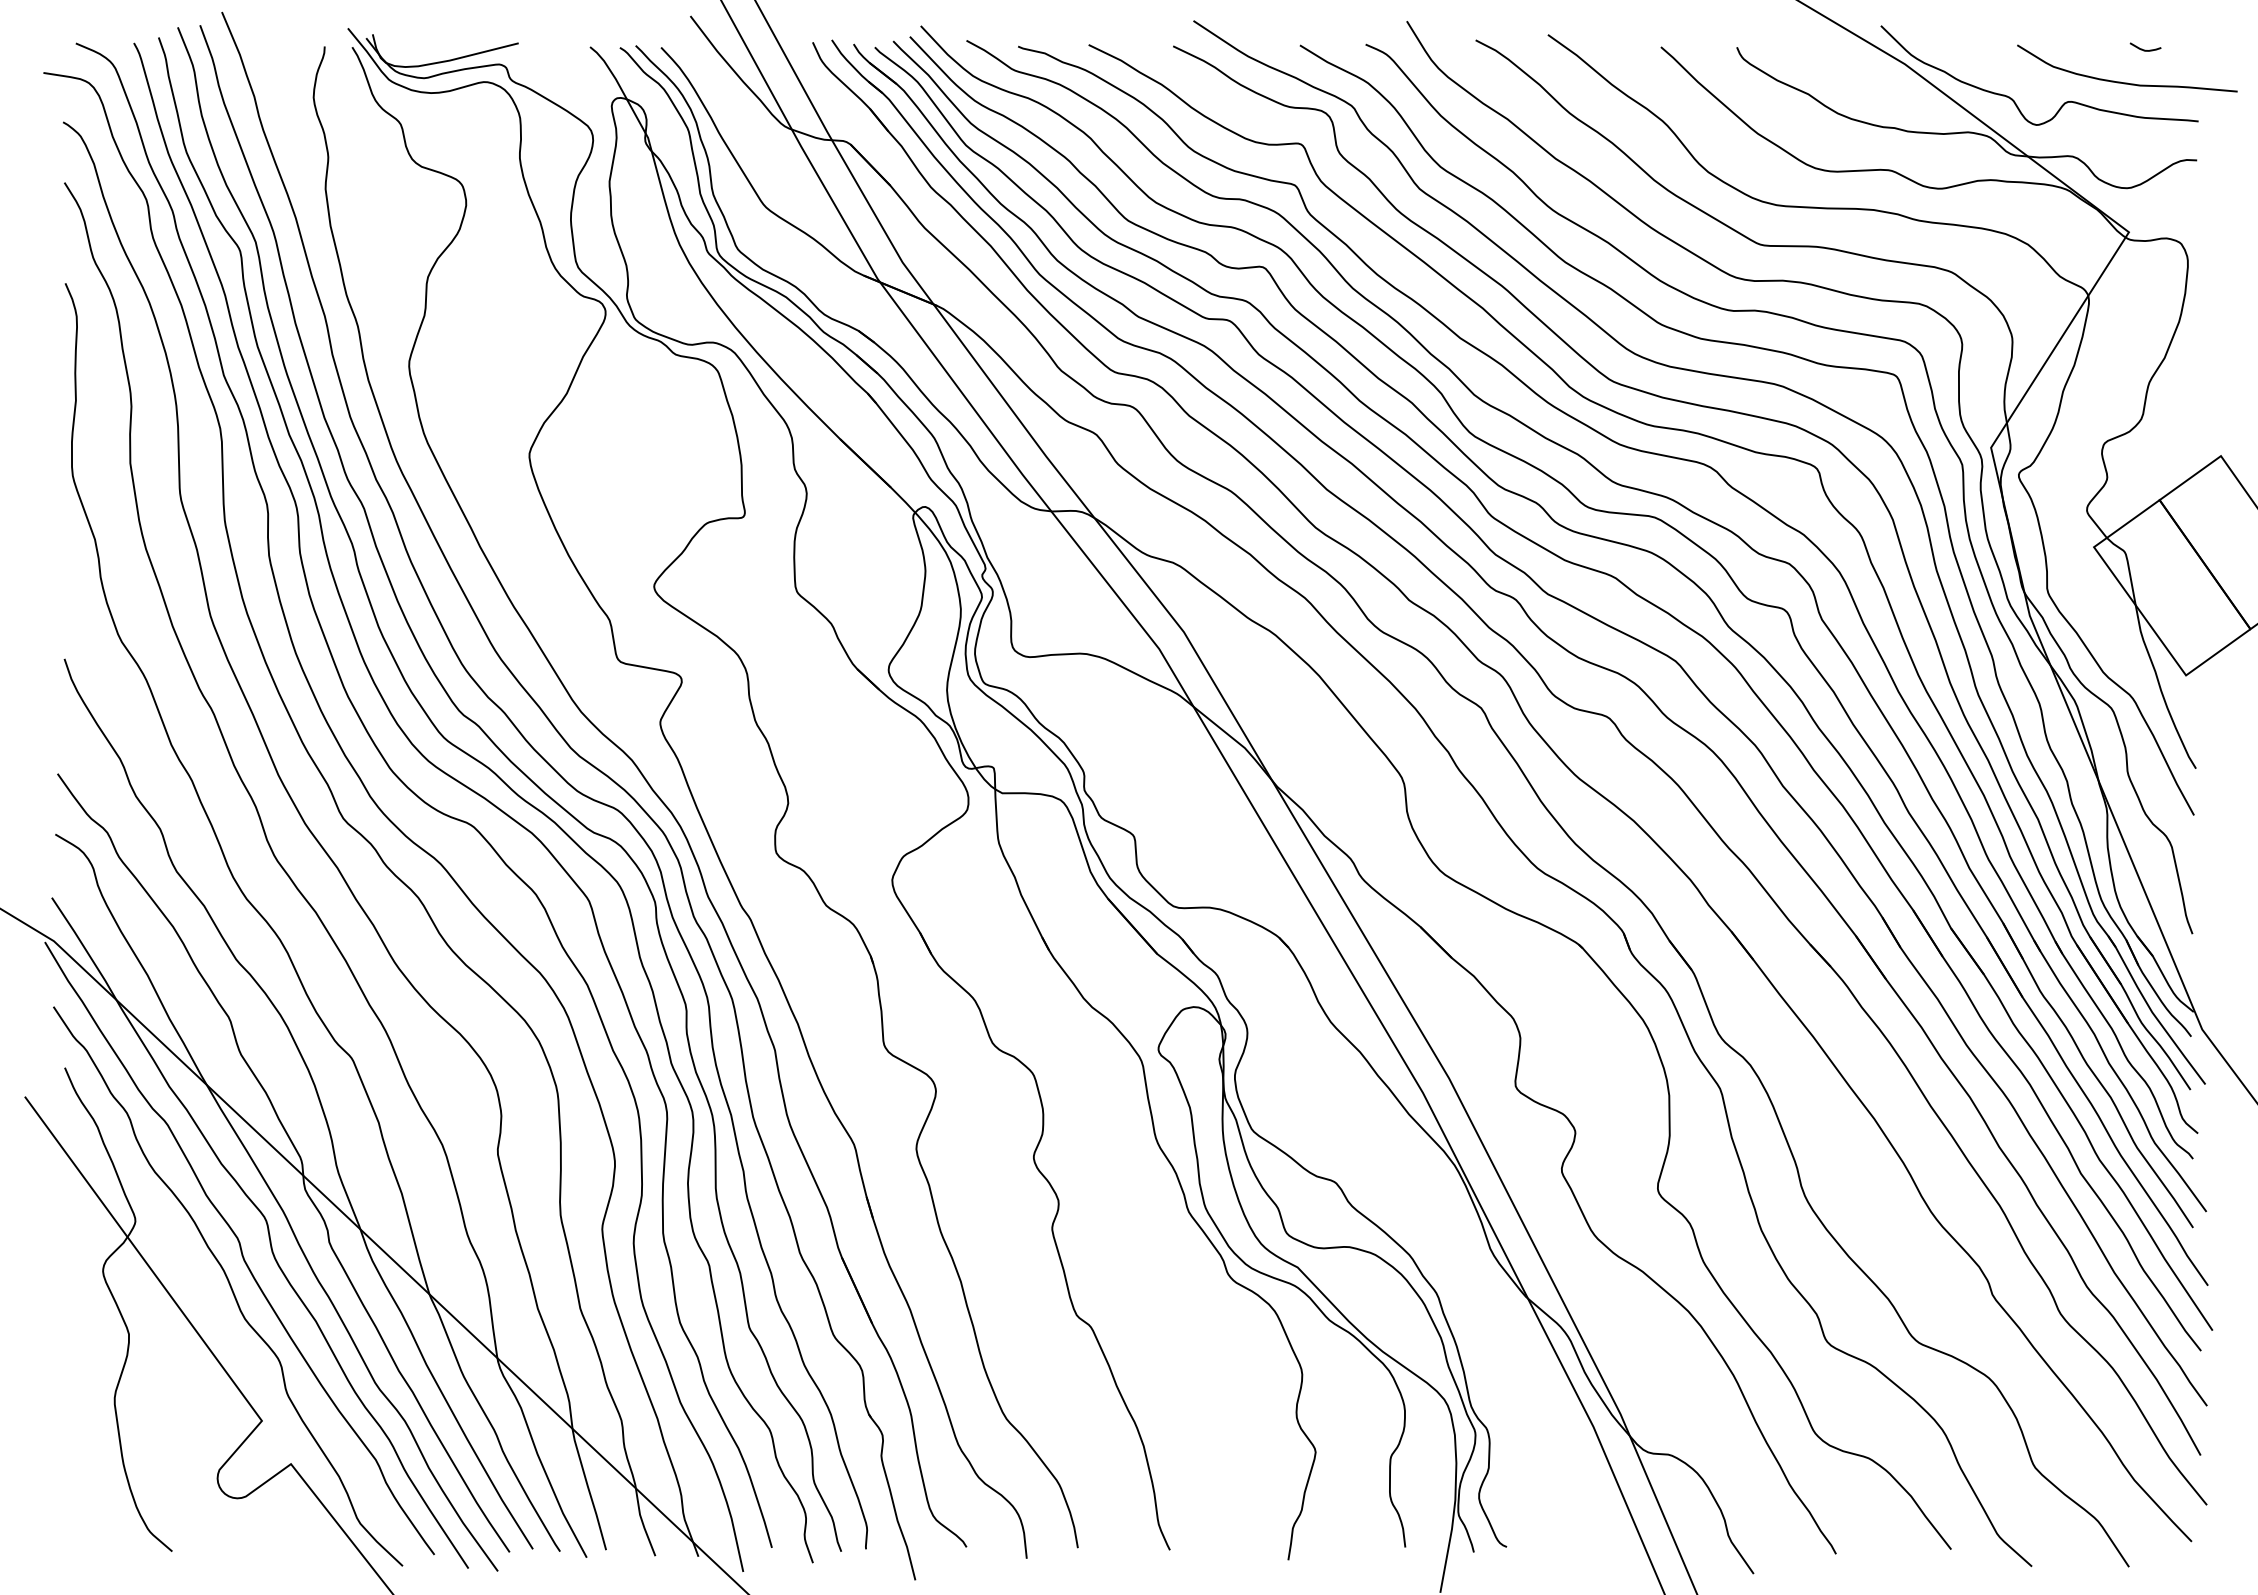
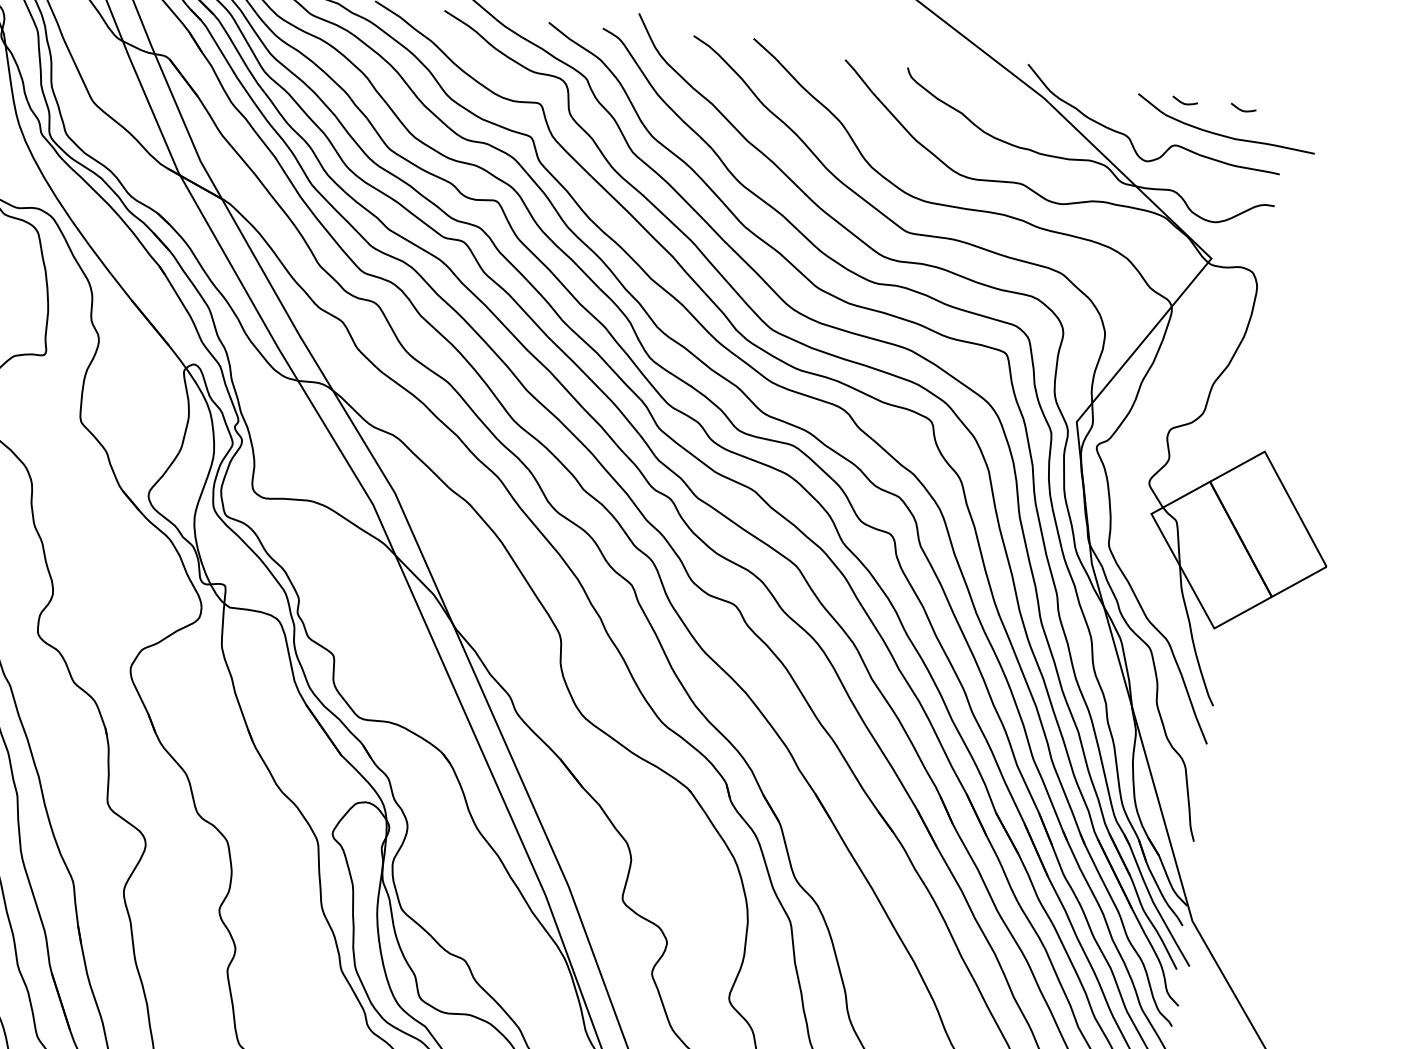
curve: (2074, 49) -> (1184, 102), added

